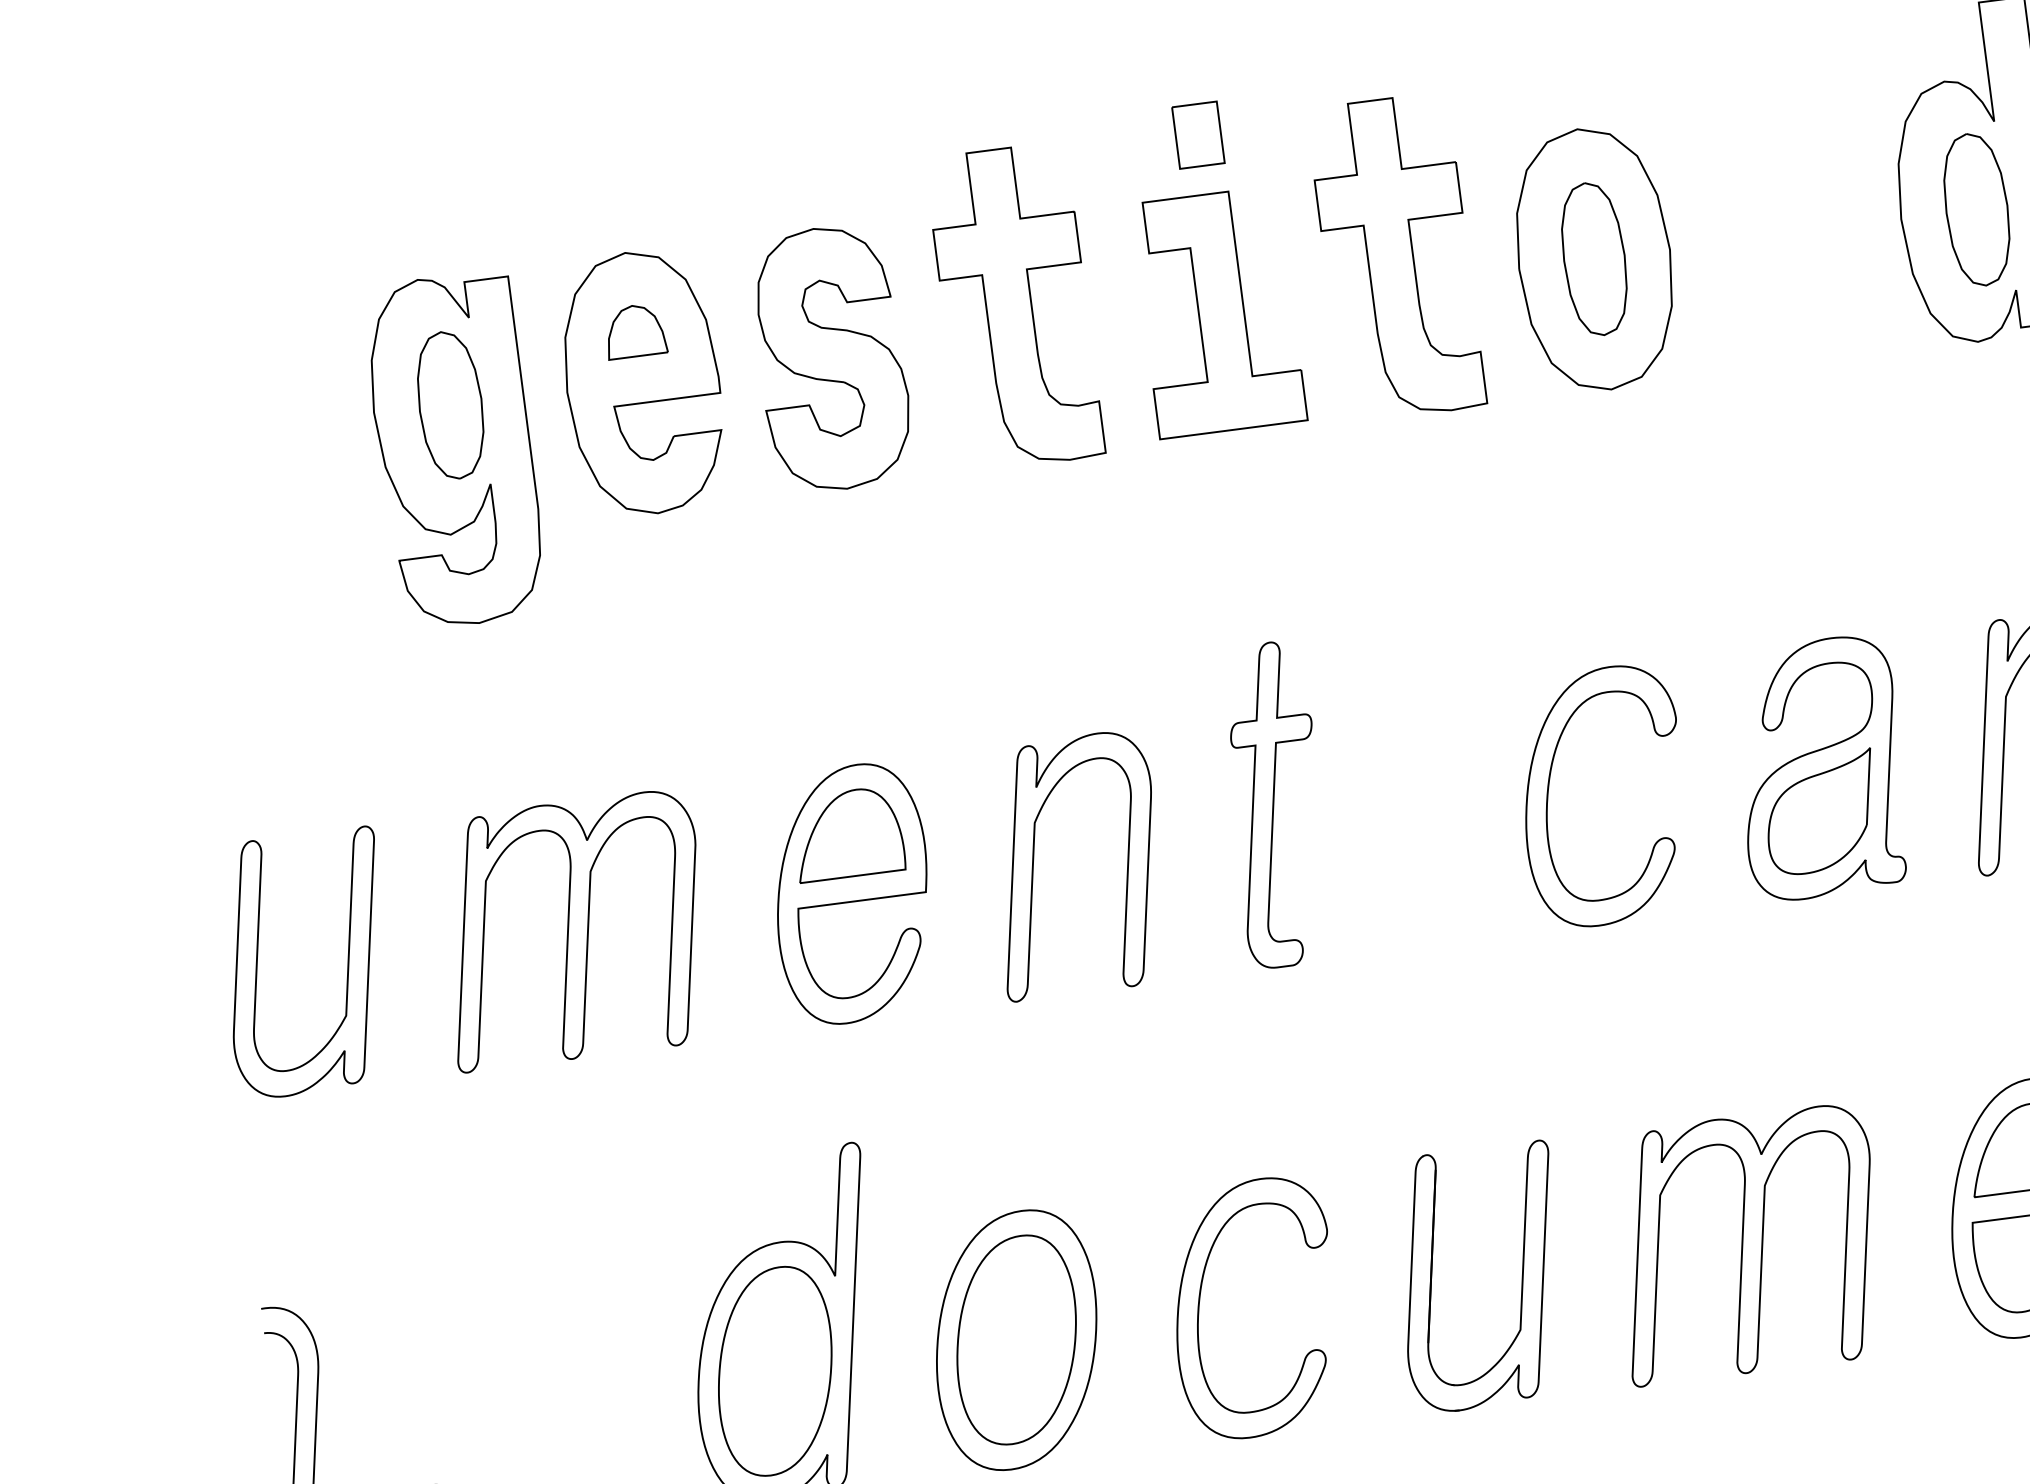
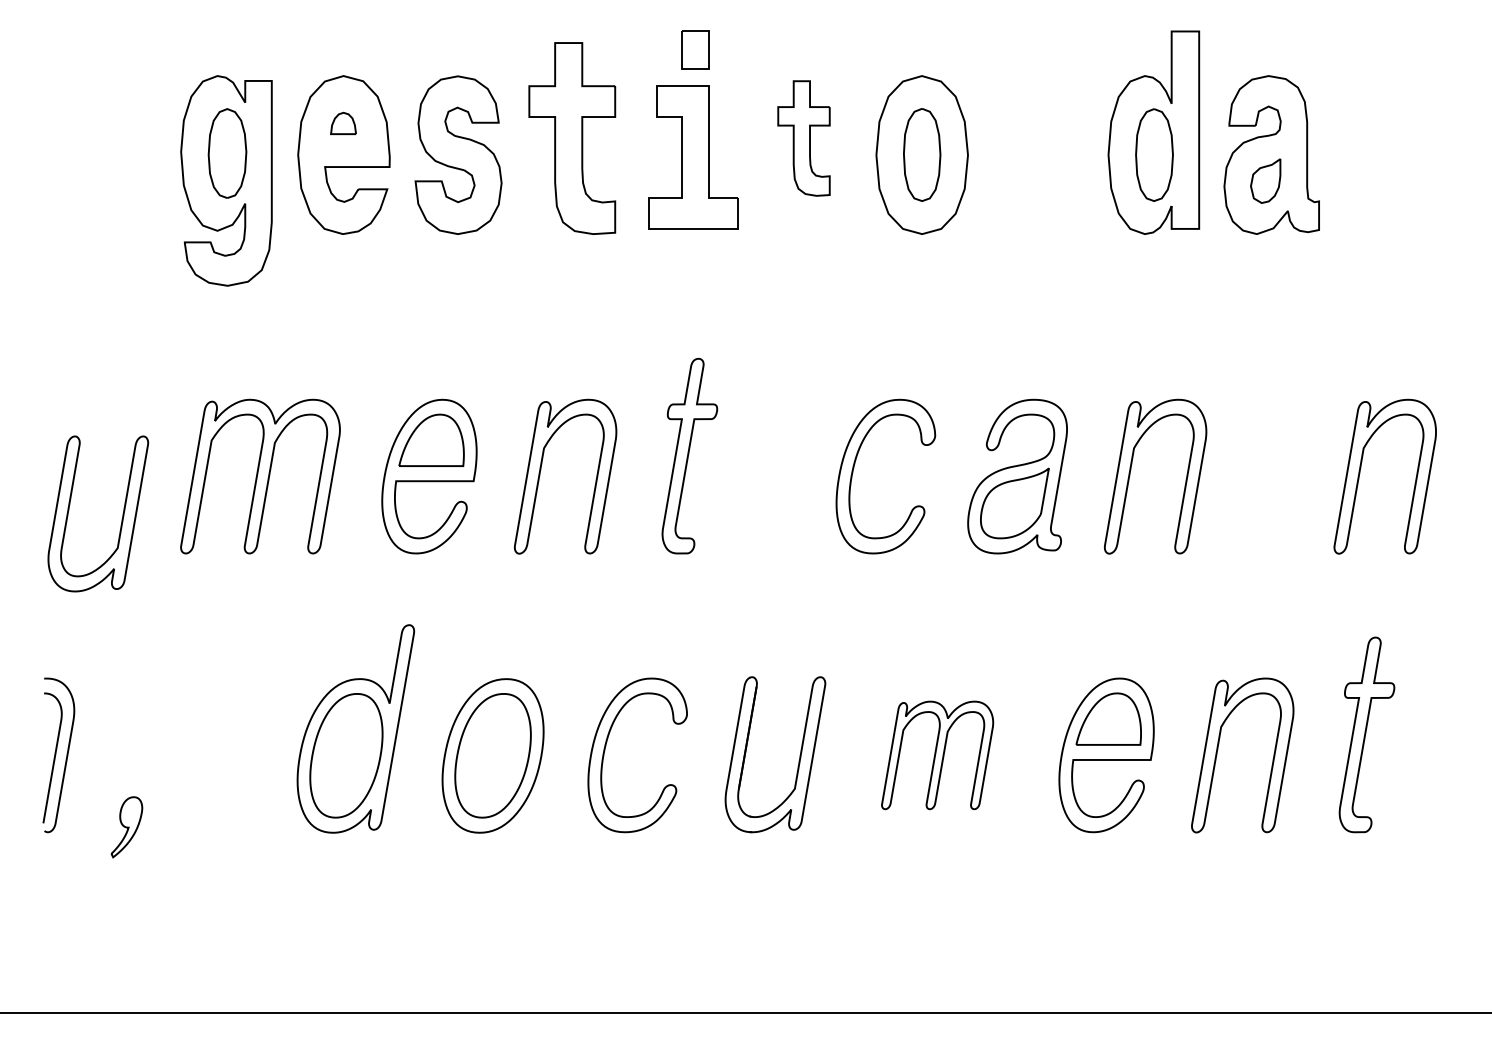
part: (1395, 257) -> (803, 138), size x0.6
part: (635, 331) -> (343, 123), size x0.7
part: (346, 967) -> (121, 519), moved
part: (1748, 1244) -> (937, 755), size x0.7

